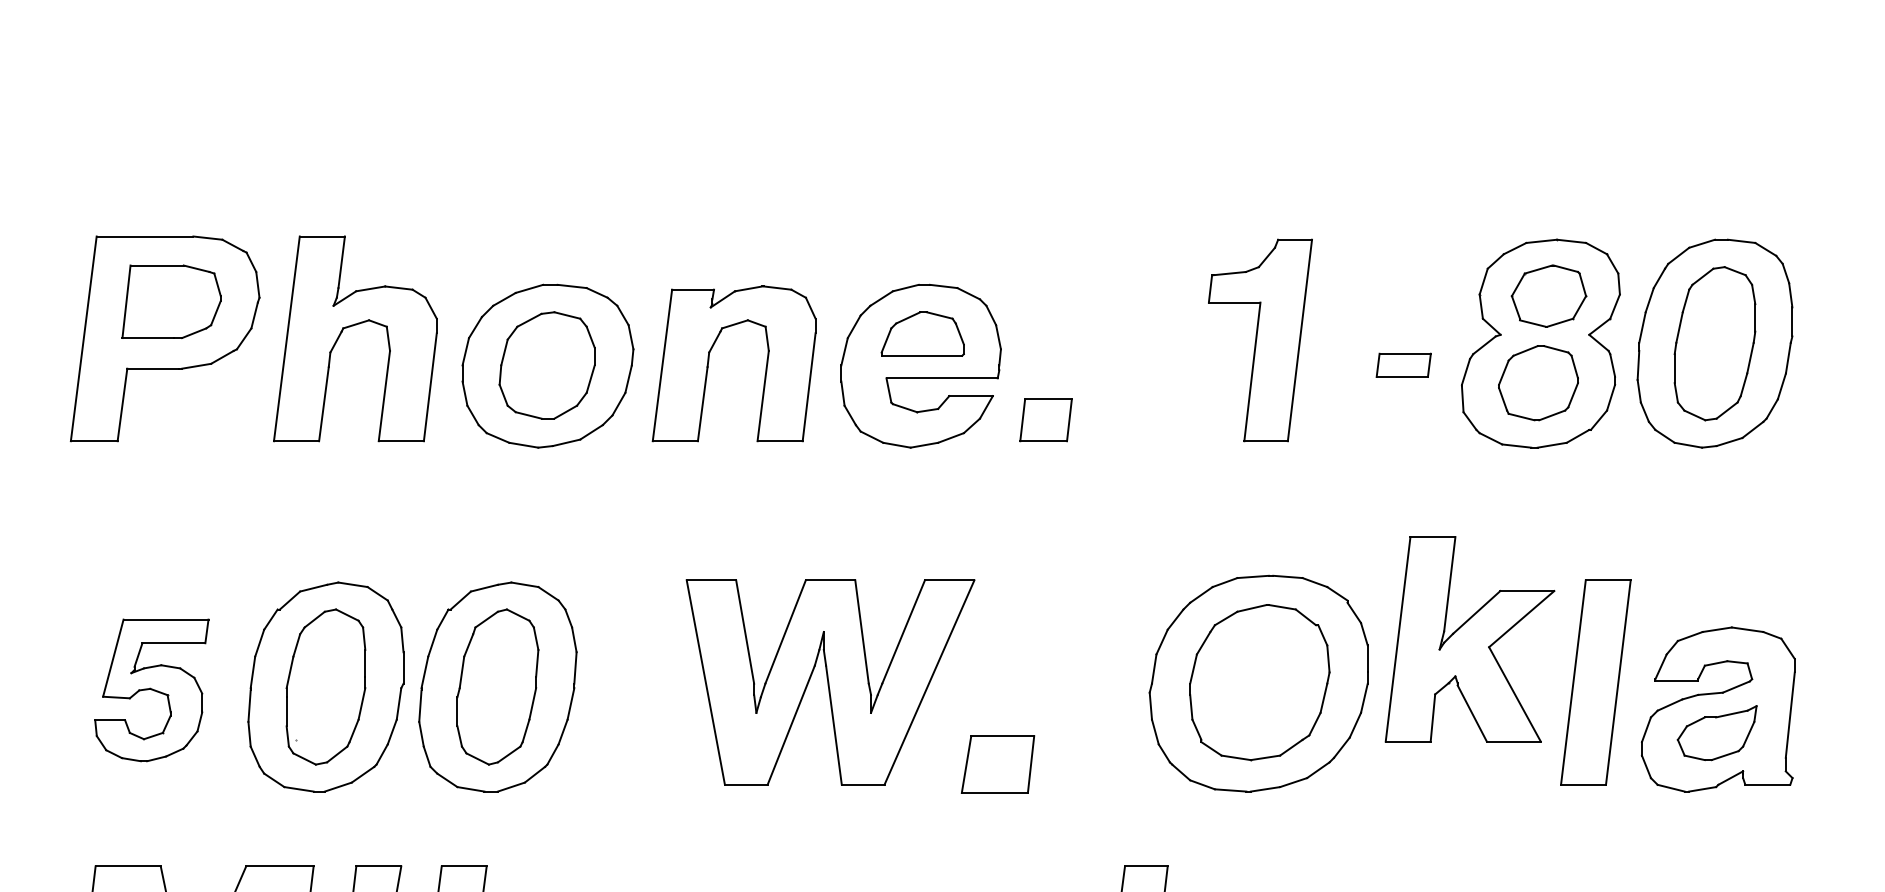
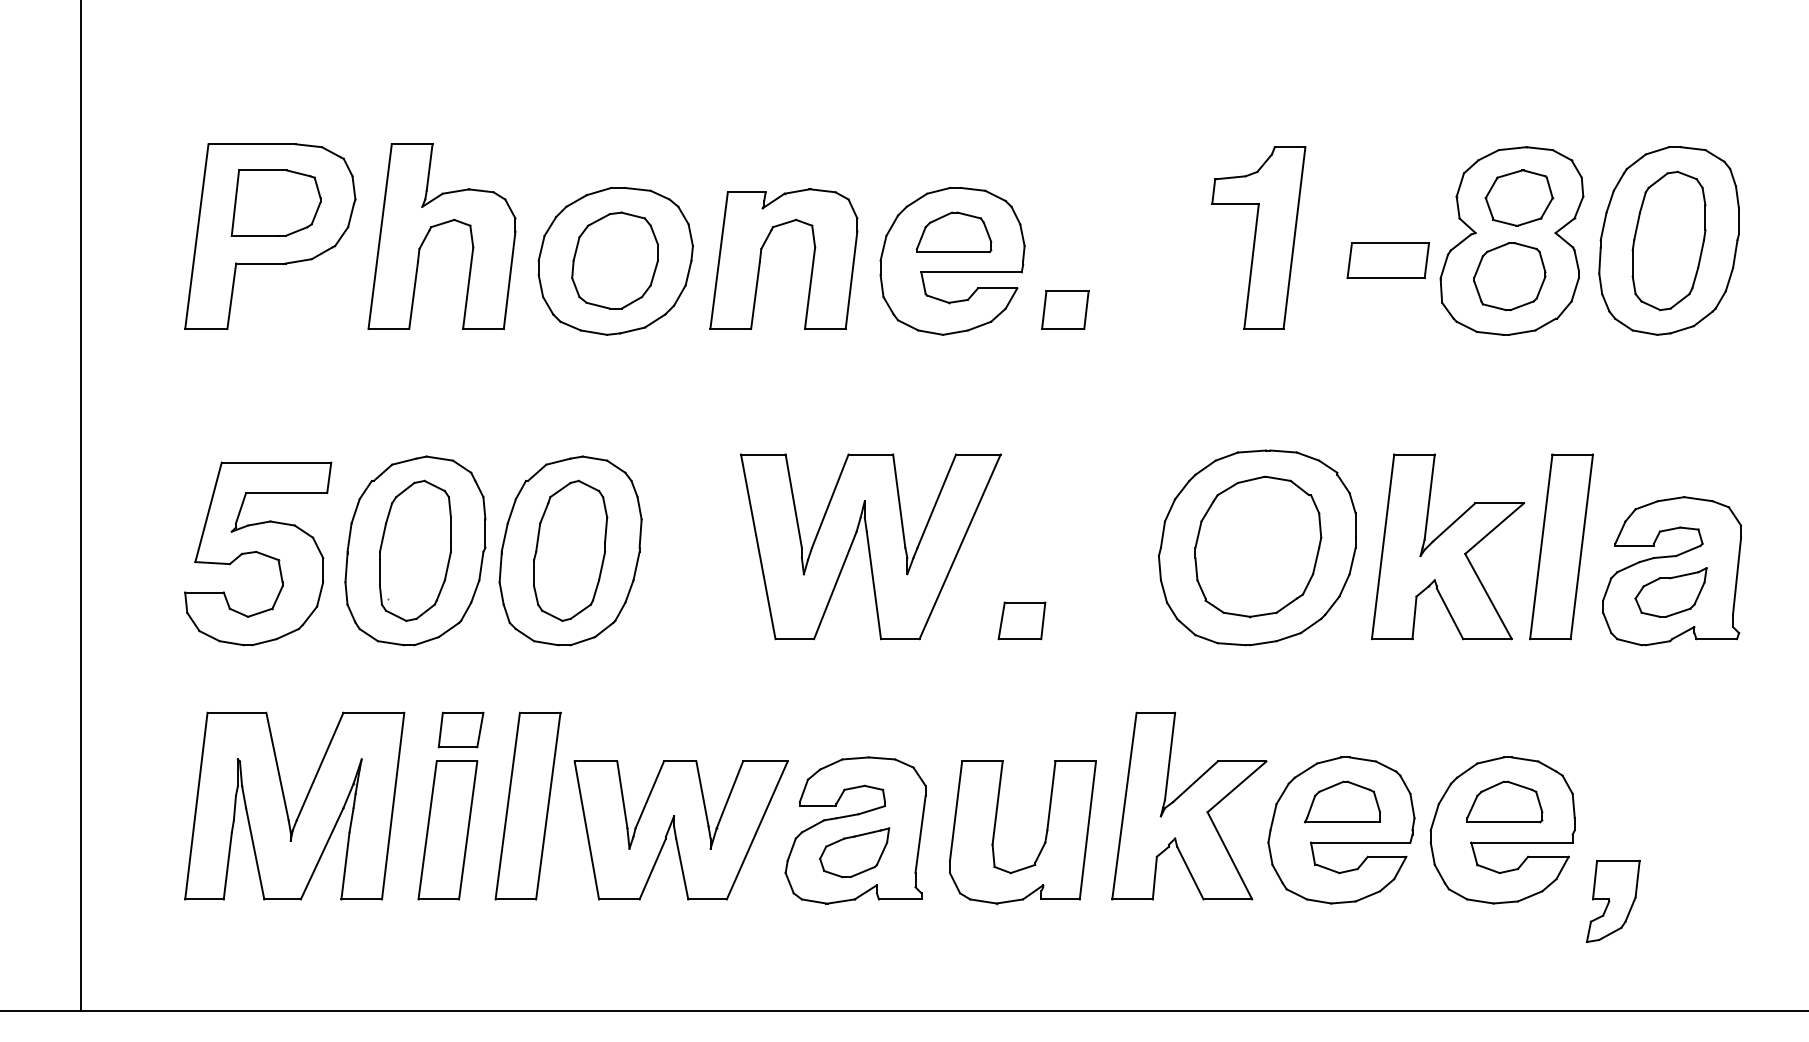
part: (1403, 365) -> (1387, 260), size x1.67
part: (1470, 638) -> (1448, 546), moved
part: (152, 689) -> (258, 553), size x1.43
part: (997, 764) -> (1021, 620), size x0.71

